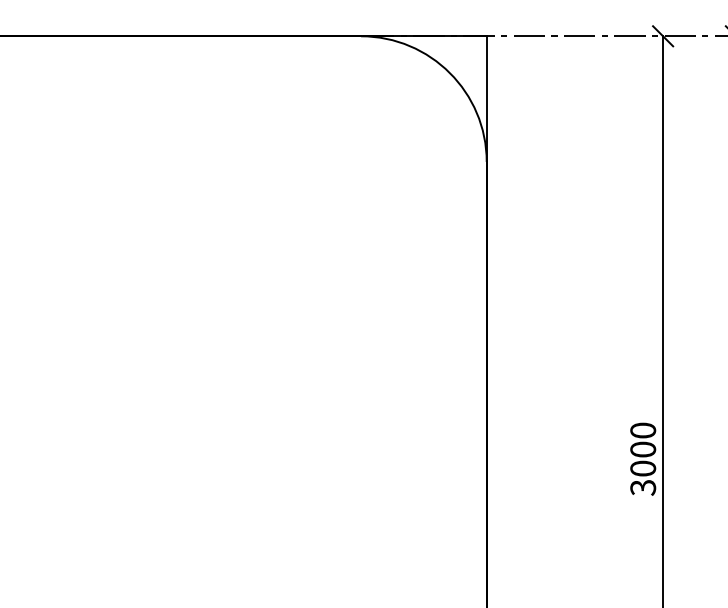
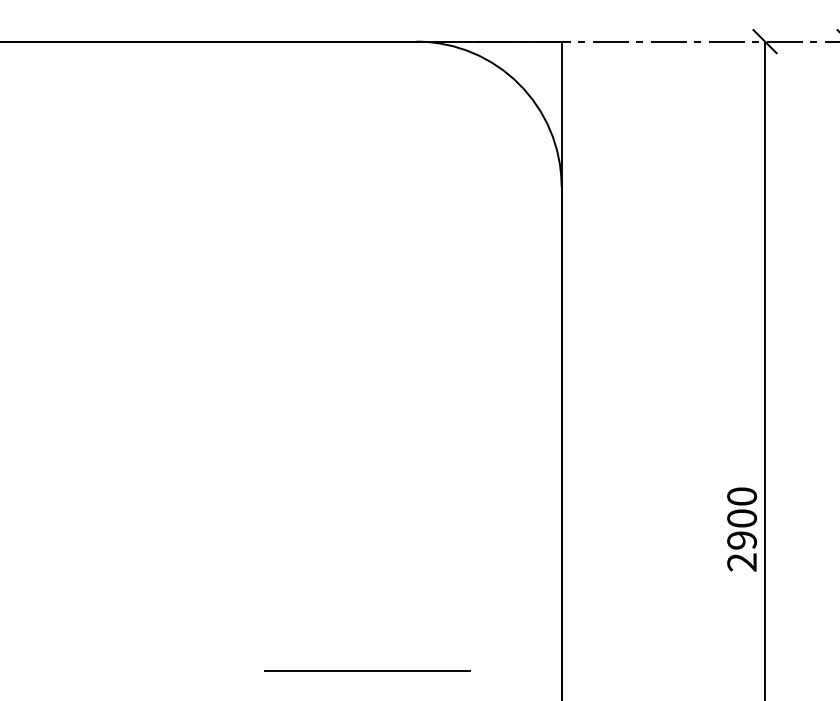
text: (643, 478) -> (742, 551), 3000 -> 2900
line: (318, 581) -> (367, 670), added

